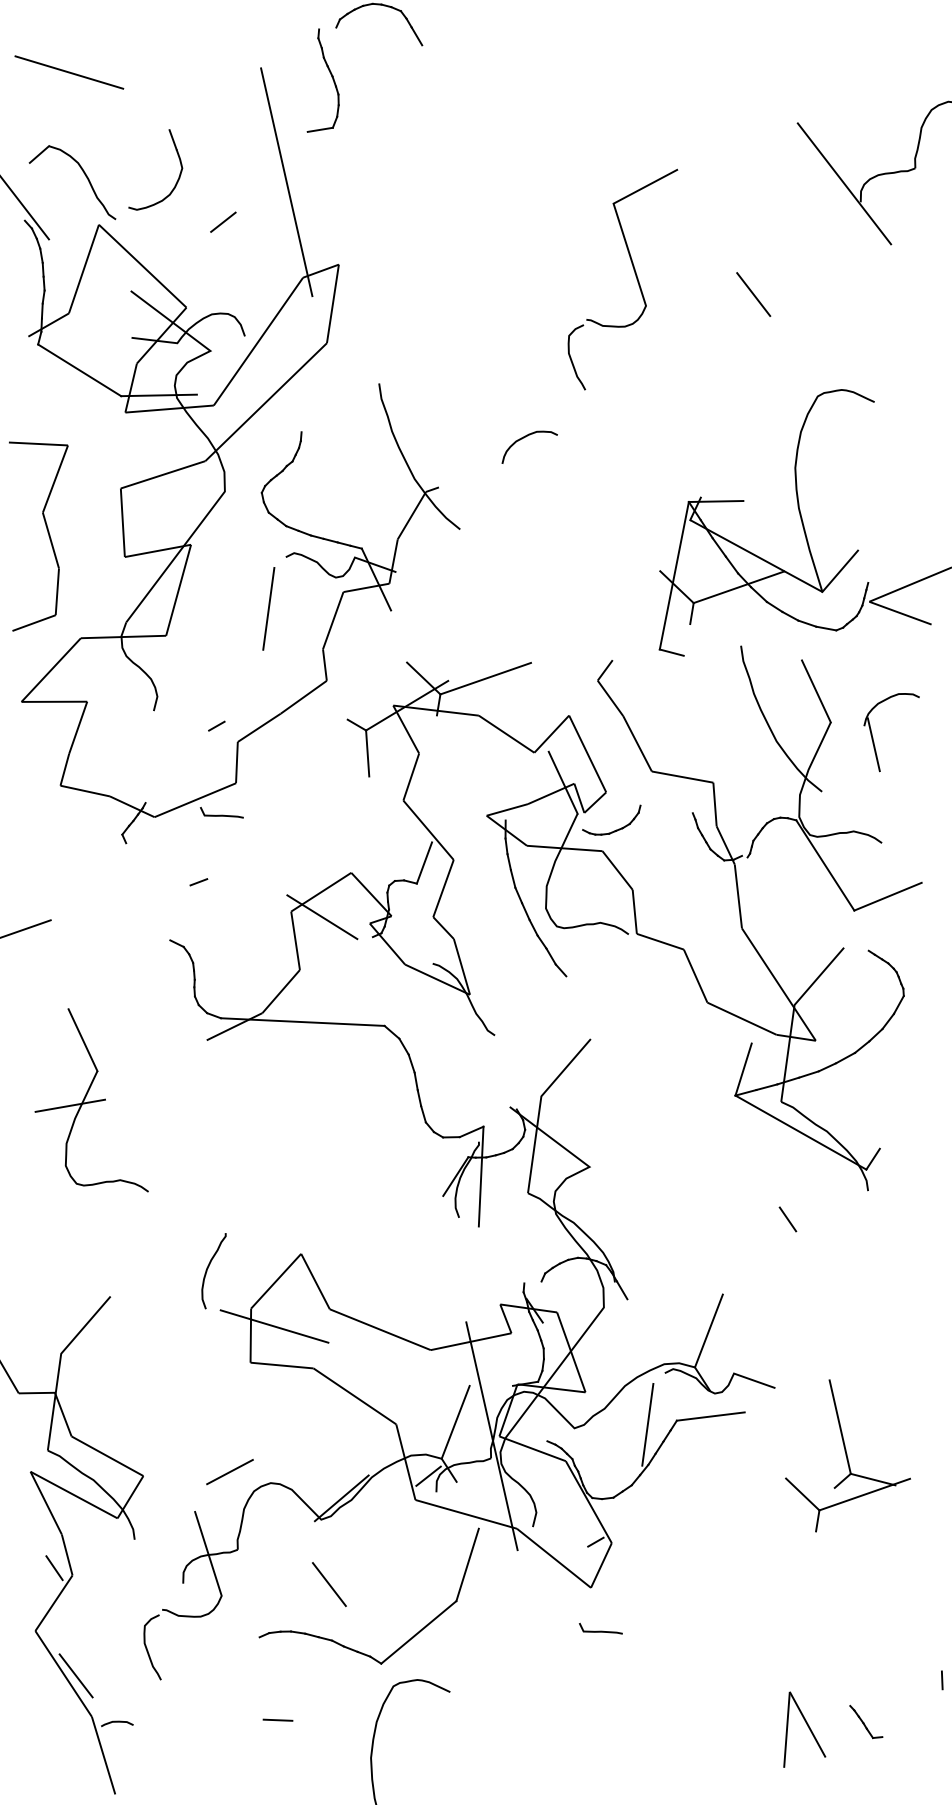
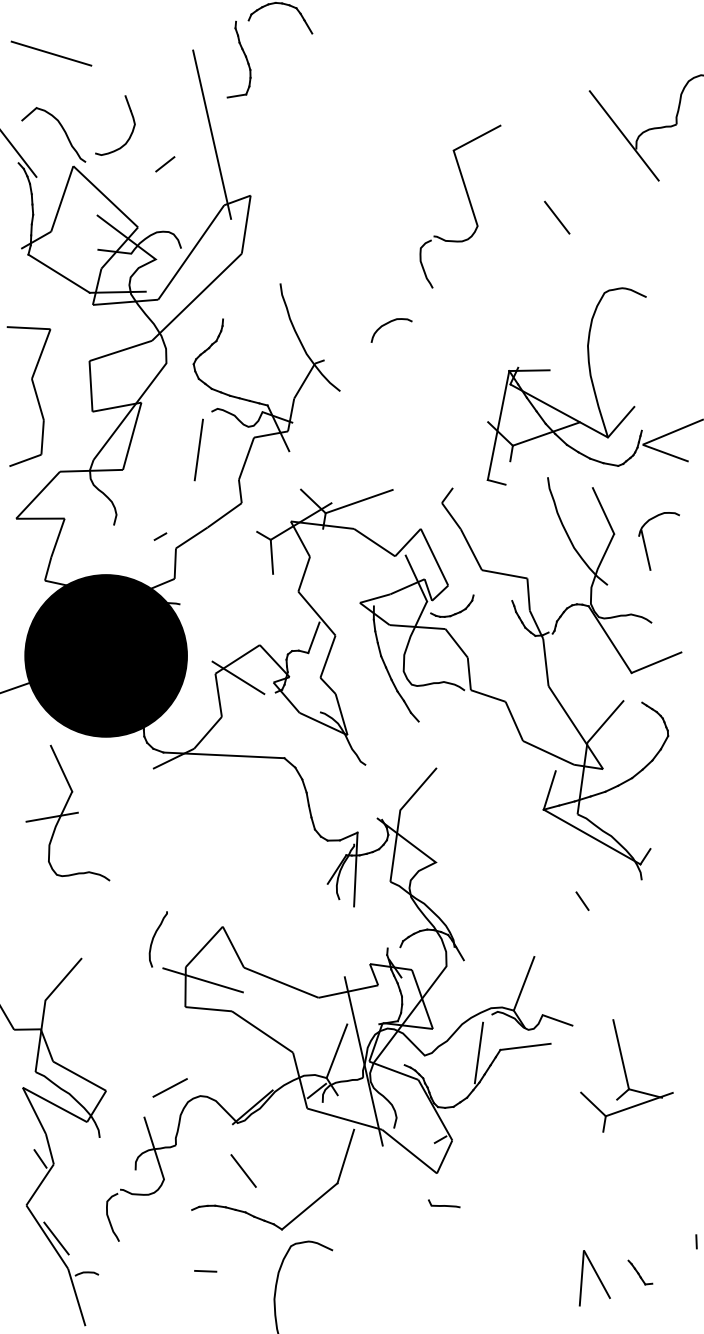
fill: (143, 887) -> (106, 655), added

